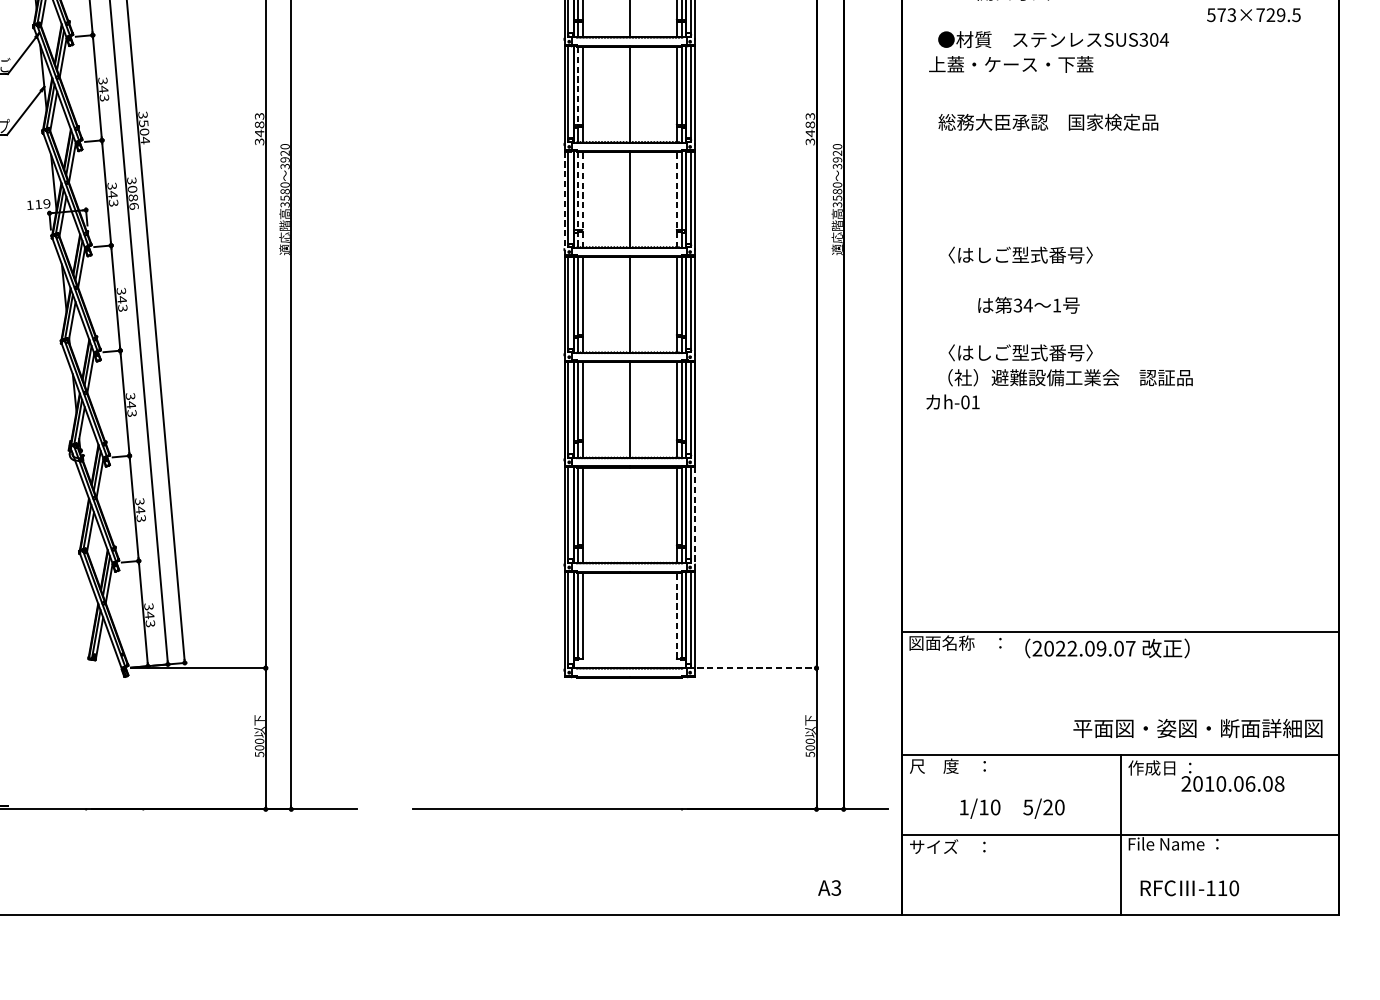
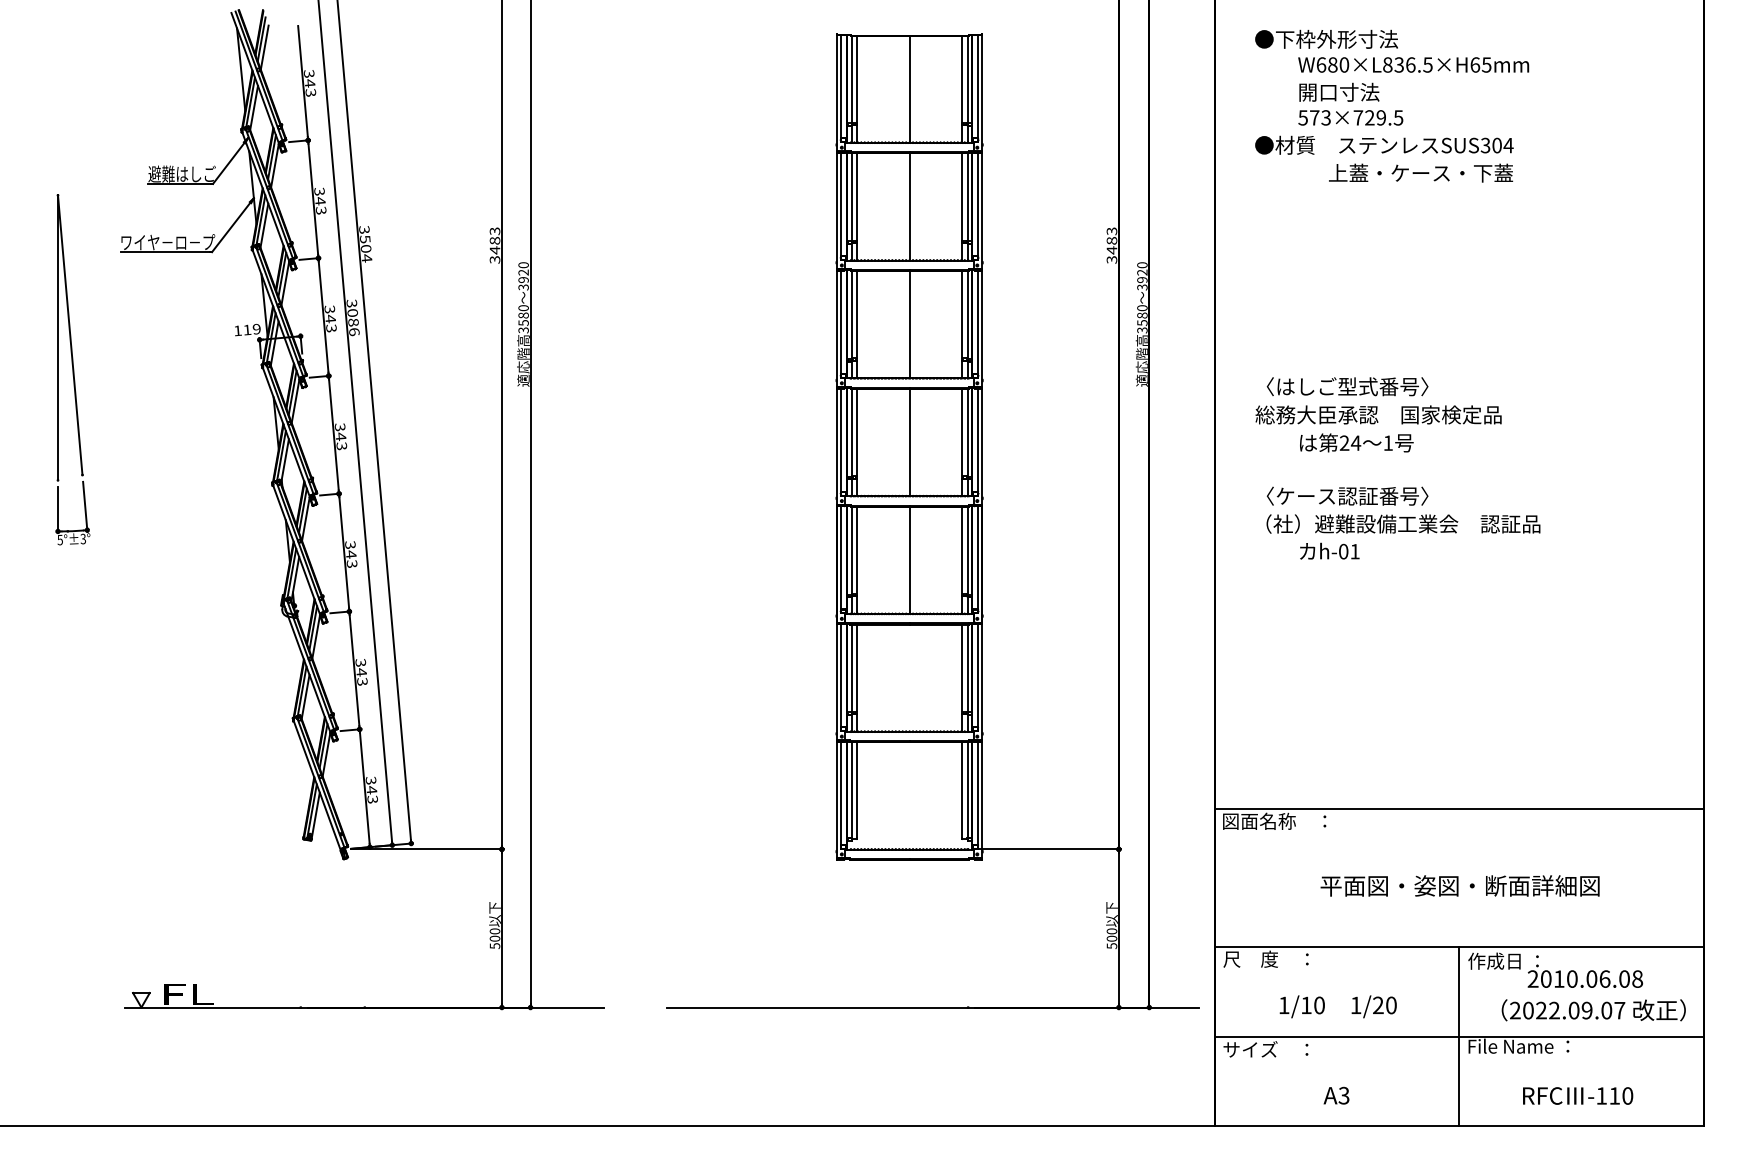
text: (1253, 14) -> (1350, 117), moved
text: (1011, 63) -> (1421, 172), moved
line: (577, 86) -> (851, 197), dashed -> solid
text: (1048, 121) -> (1378, 414), moved
line: (577, 199) -> (851, 324), dashed -> solid
line: (583, 199) -> (857, 324), dashed -> solid
line: (676, 199) -> (962, 324), dashed -> solid
line: (564, 204) -> (836, 329), dashed -> solid
text: (1017, 305) -> (1344, 443), 34 -> 24
text: (1001, 352) -> (1326, 495), 〈はしご型式番号〉 -> 〈ケース認証番号〉
text: (952, 401) -> (1329, 550), moved
line: (694, 519) -> (982, 682), dashed -> solid
line: (676, 615) -> (962, 790), dashed -> solid
text: (1107, 648) -> (1593, 1010), moved
line: (753, 668) -> (1048, 849), dashed -> solid
text: (1197, 728) -> (1459, 885), moved
text: (1027, 807) -> (1355, 1005), 5/20 -> 1/20
text: (829, 887) -> (1336, 1095), moved
text: (1190, 887) -> (1578, 1095), moved

